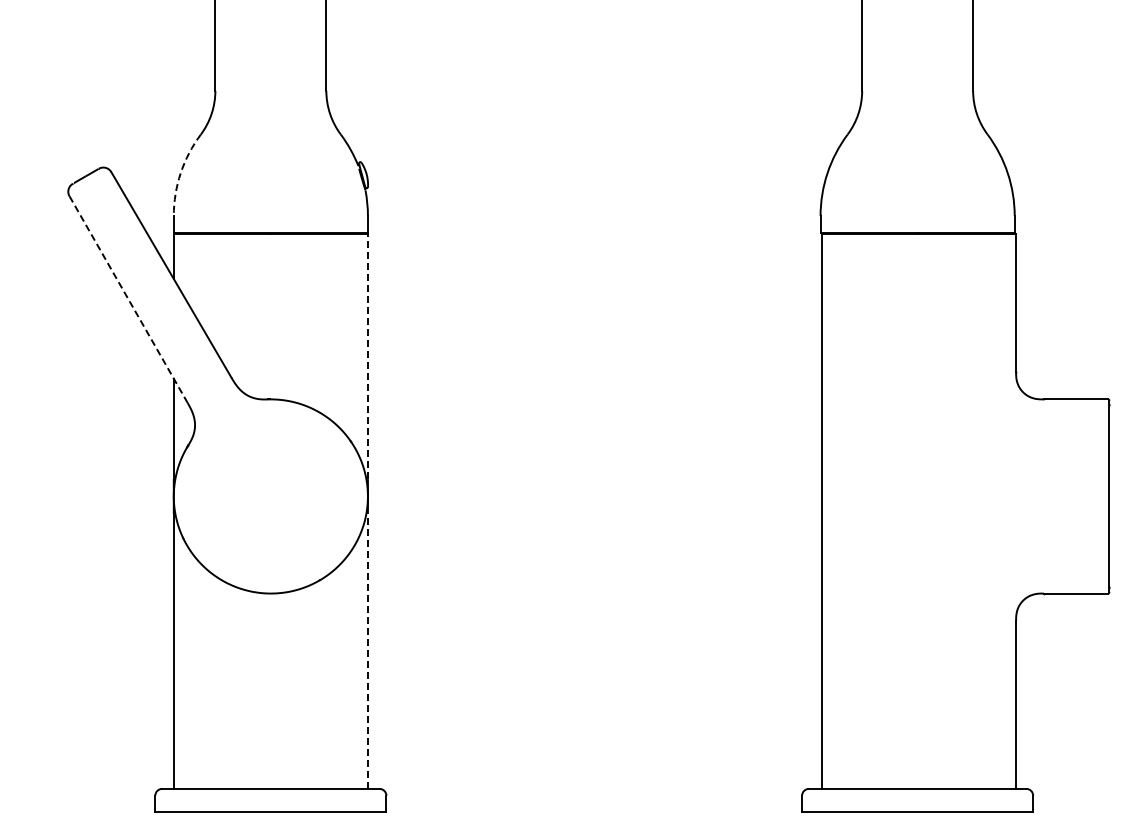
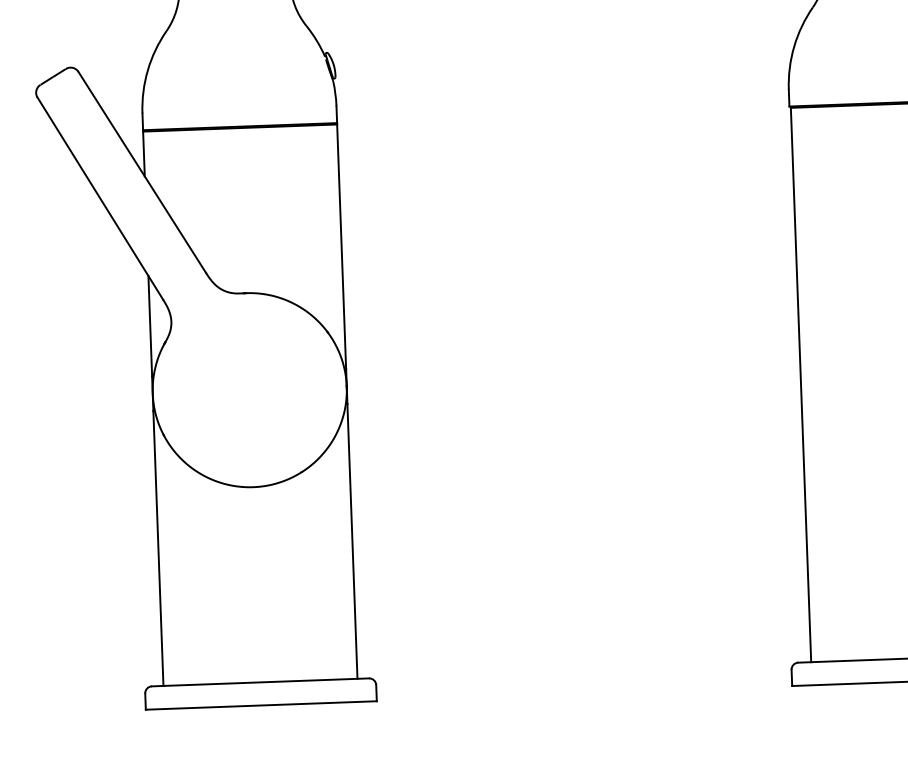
arc: (180, 173) -> (147, 70), dashed -> solid
line: (128, 300) -> (100, 199), dashed -> solid
line: (367, 356) -> (341, 246), dashed -> solid
line: (367, 650) -> (351, 540), dashed -> solid

